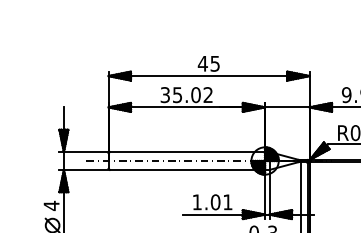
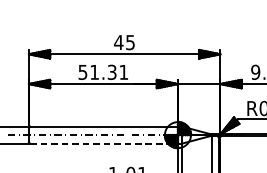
text: (186, 95) -> (103, 72), 35.02 -> 51.31
line: (187, 169) -> (104, 143), solid -> dashed

